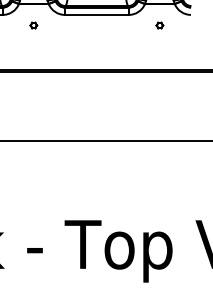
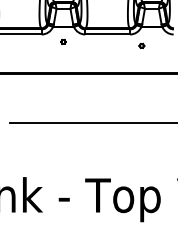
part: (159, 24) -> (141, 45), moved

